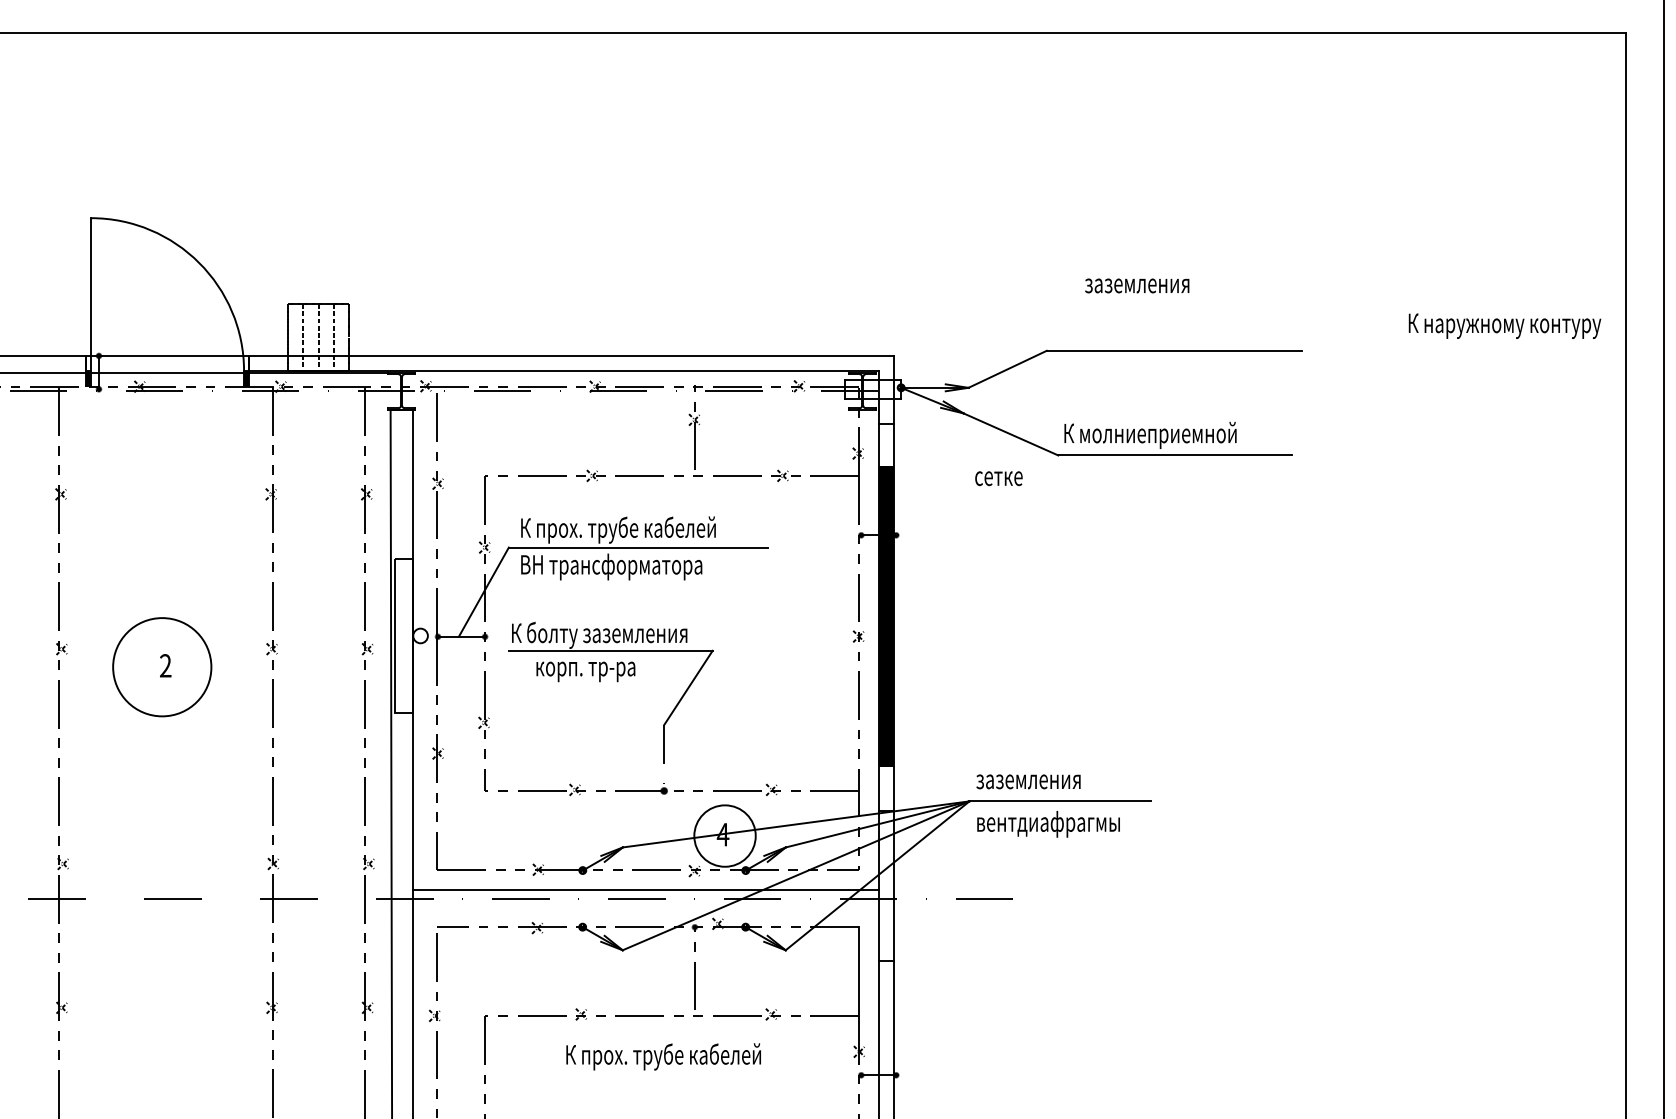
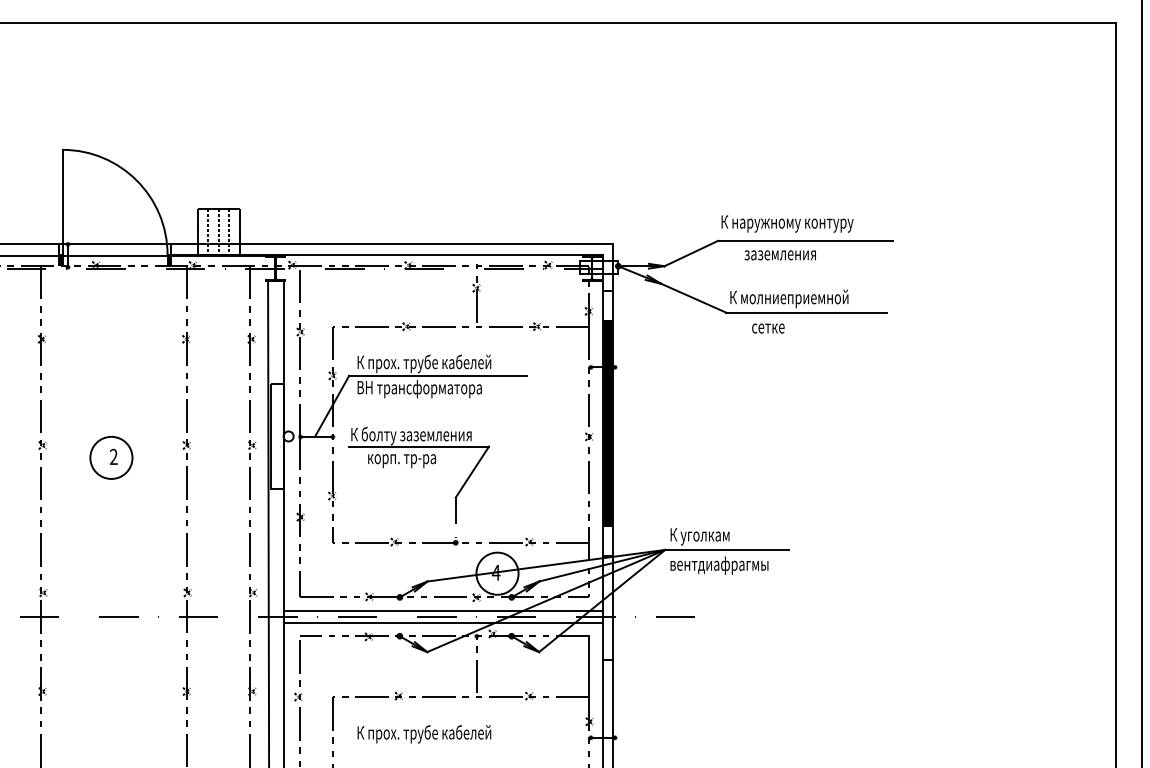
text: (1136, 286) -> (779, 255), moved
text: (1504, 325) -> (787, 223), moved
text: (999, 478) -> (768, 328), moved
circle: (162, 666) -> (111, 457), size x0.62
text: (1028, 781) -> (705, 536), заземления -> К уголкам
line: (644, 908) -> (442, 623), added
text: (663, 1057) -> (424, 734), moved

